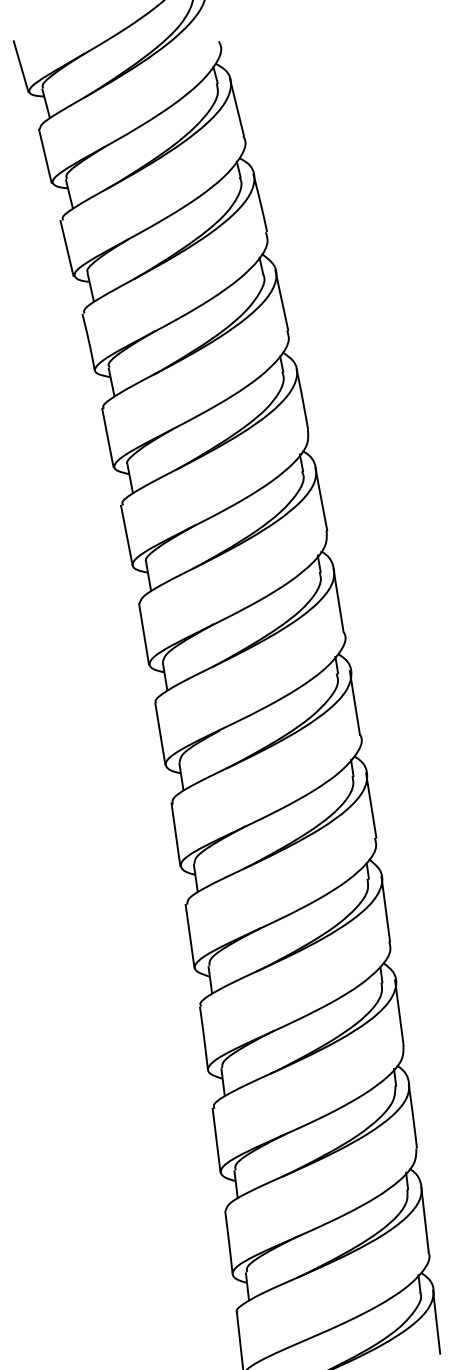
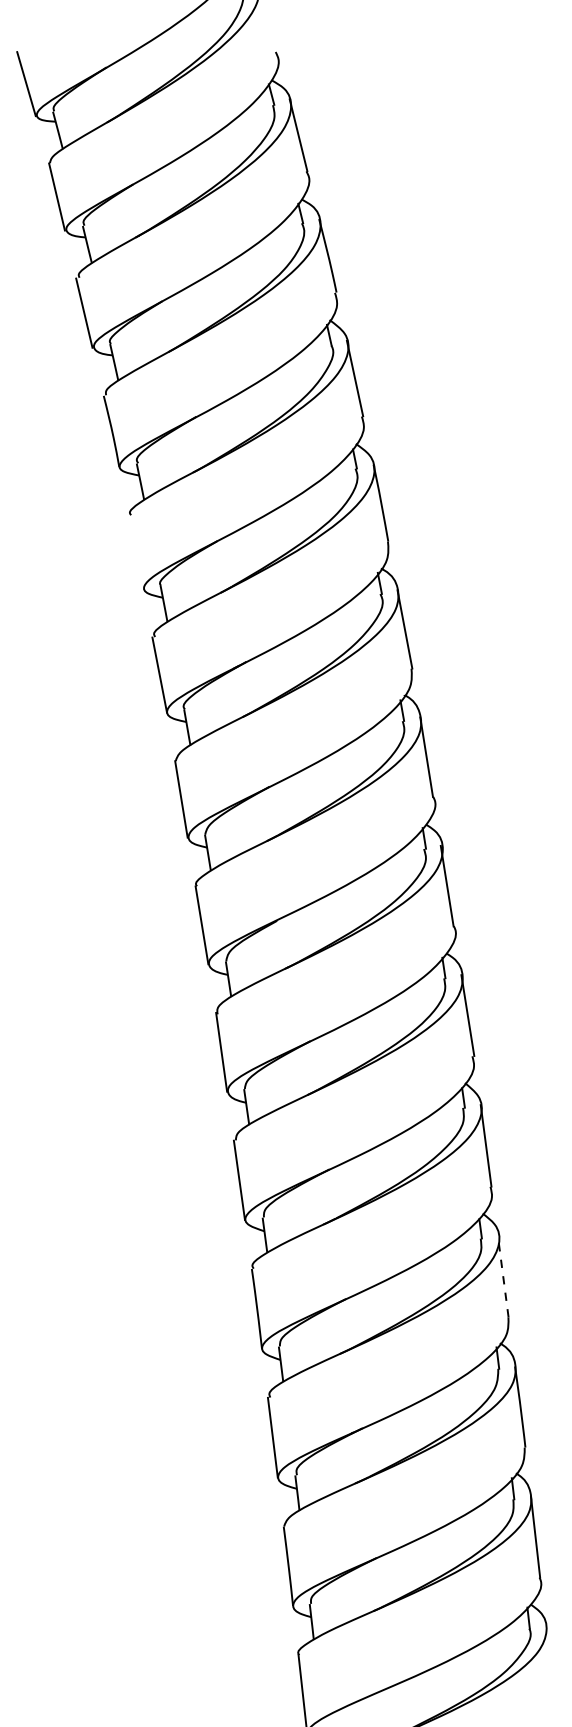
line: (107, 437) -> (135, 551), removed
line: (399, 1012) -> (503, 1276), solid -> dashed
line: (436, 1322) -> (549, 1666), removed

